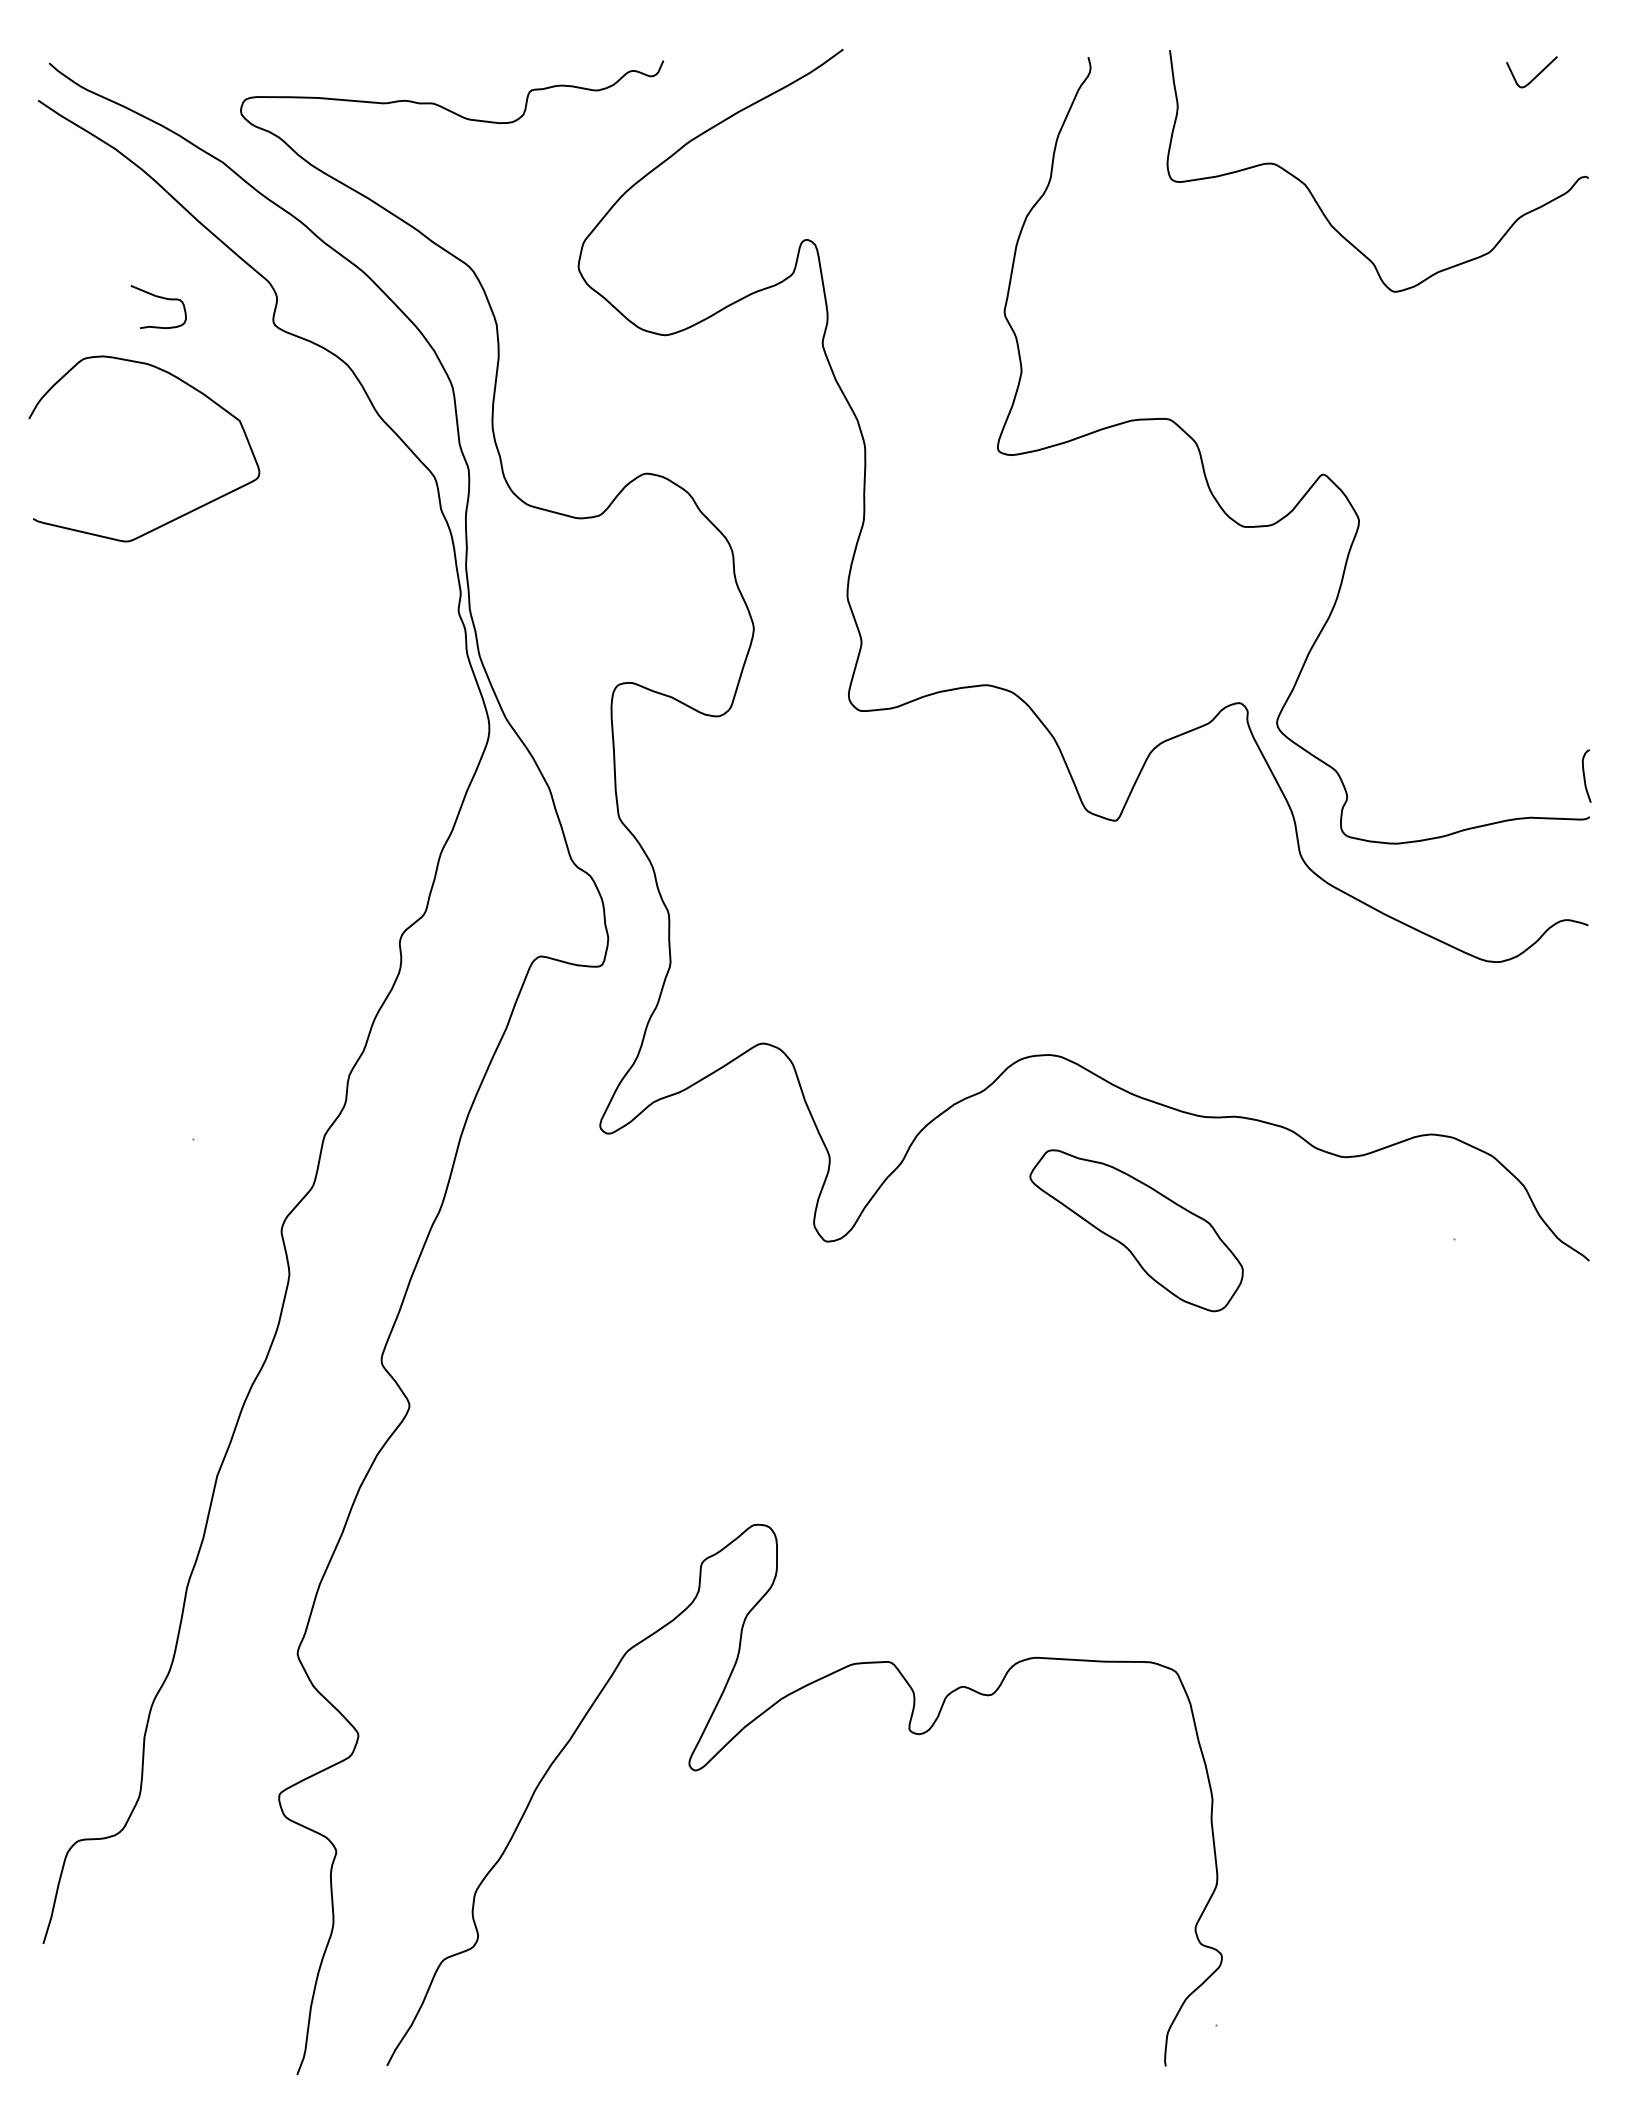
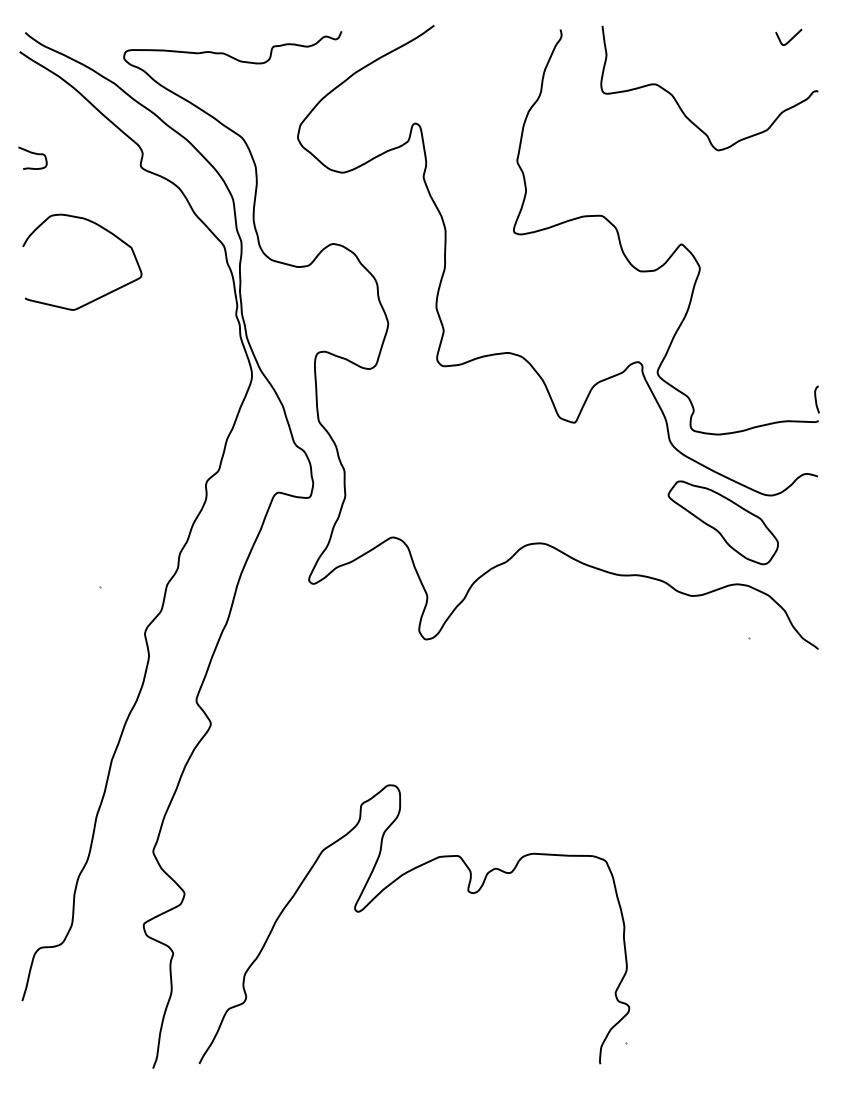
curve: (162, 299) -> (34, 154), moved
curve: (181, 383) -> (101, 228), moved
part: (1135, 1230) -> (722, 522), moved

